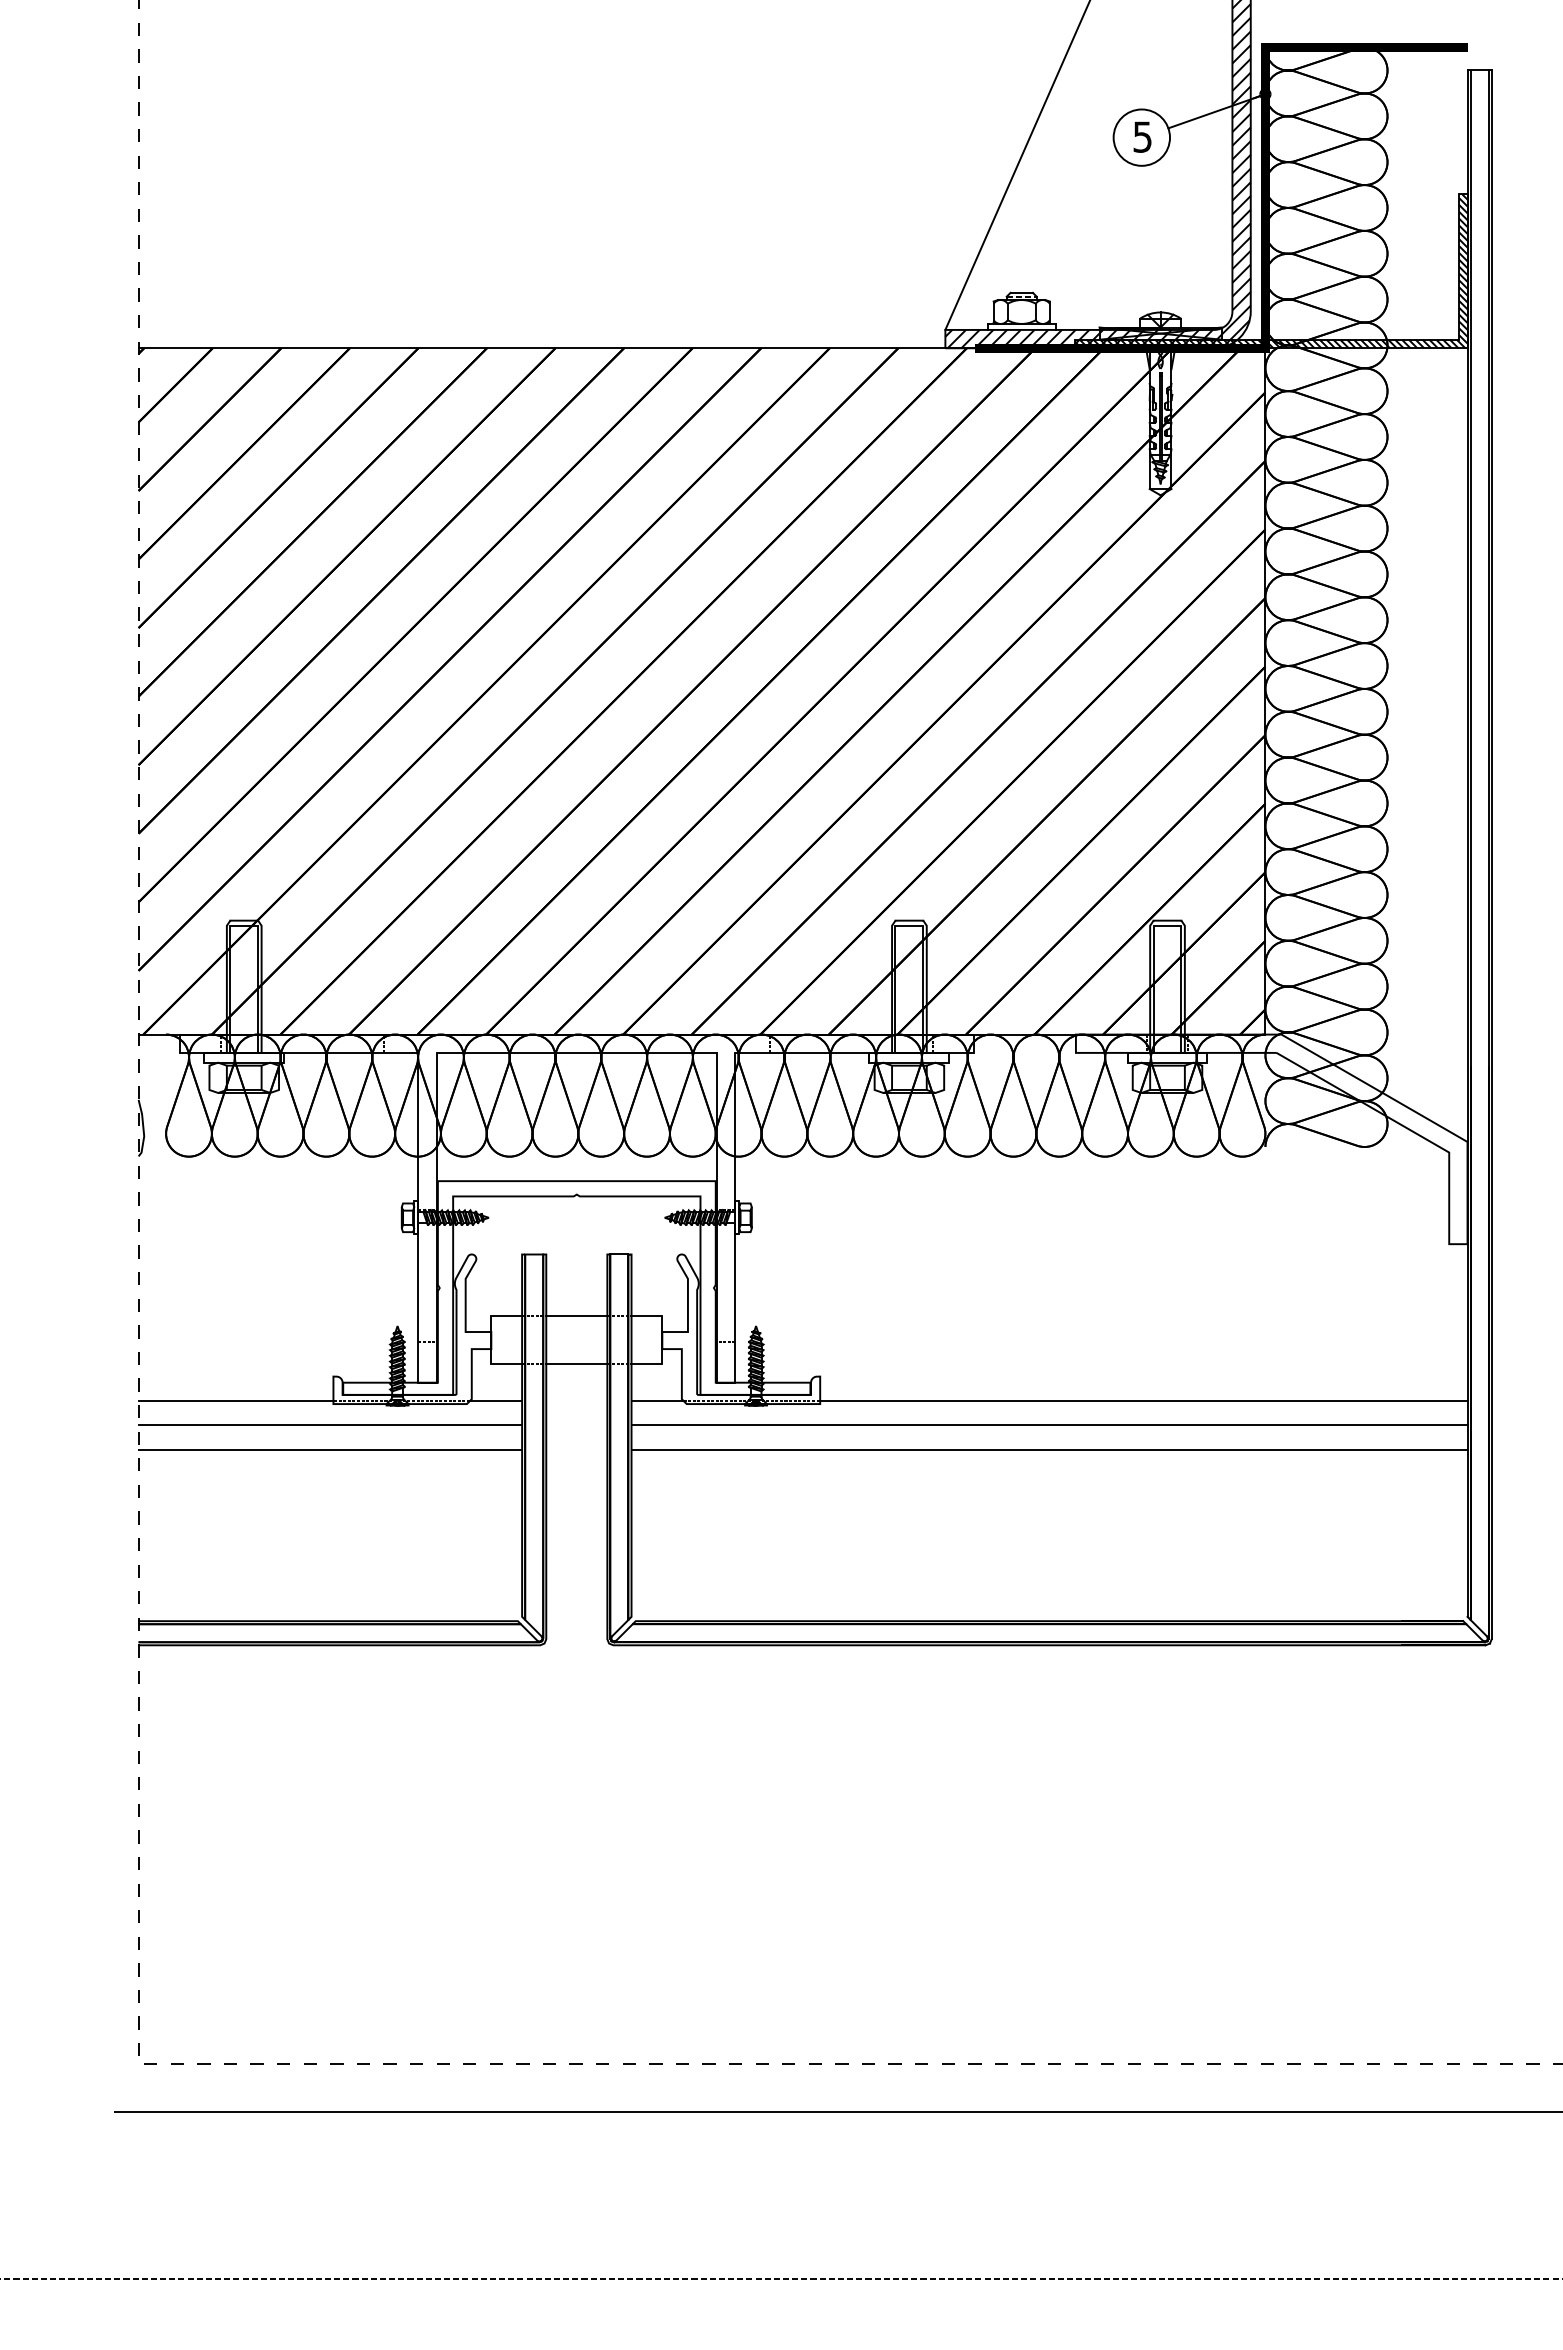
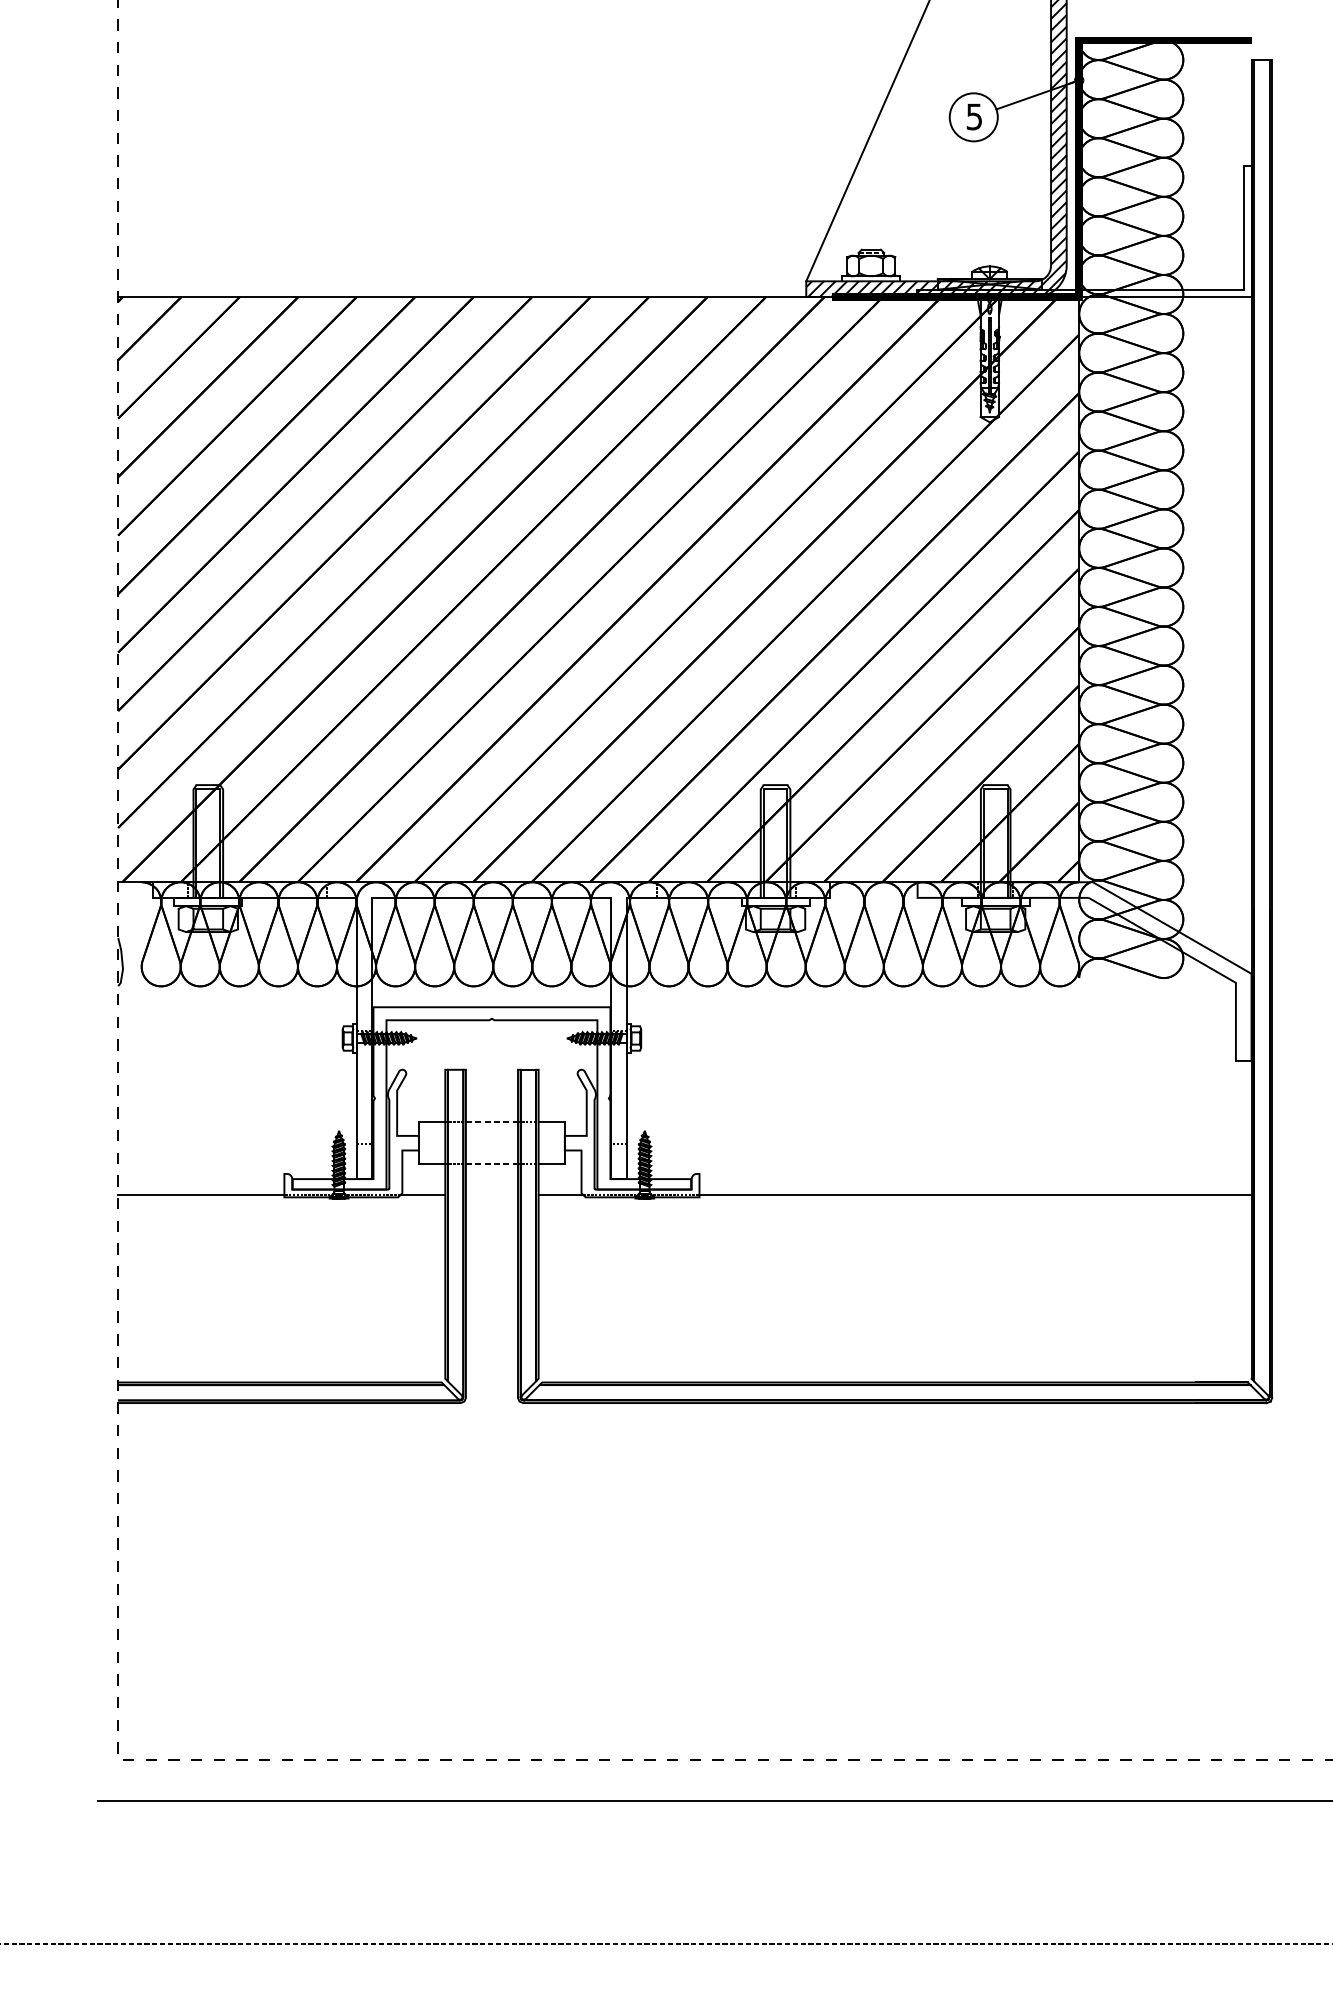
hatch: (1271, 271) -> (1084, 231), removed
line: (576, 1315) -> (491, 1121), solid -> dashed
line: (576, 1364) -> (491, 1163), solid -> dashed
line: (330, 1425) -> (281, 1215), removed
line: (1049, 1425) -> (895, 1215), removed
line: (330, 1449) -> (281, 1236), removed
line: (1049, 1449) -> (895, 1236), removed

